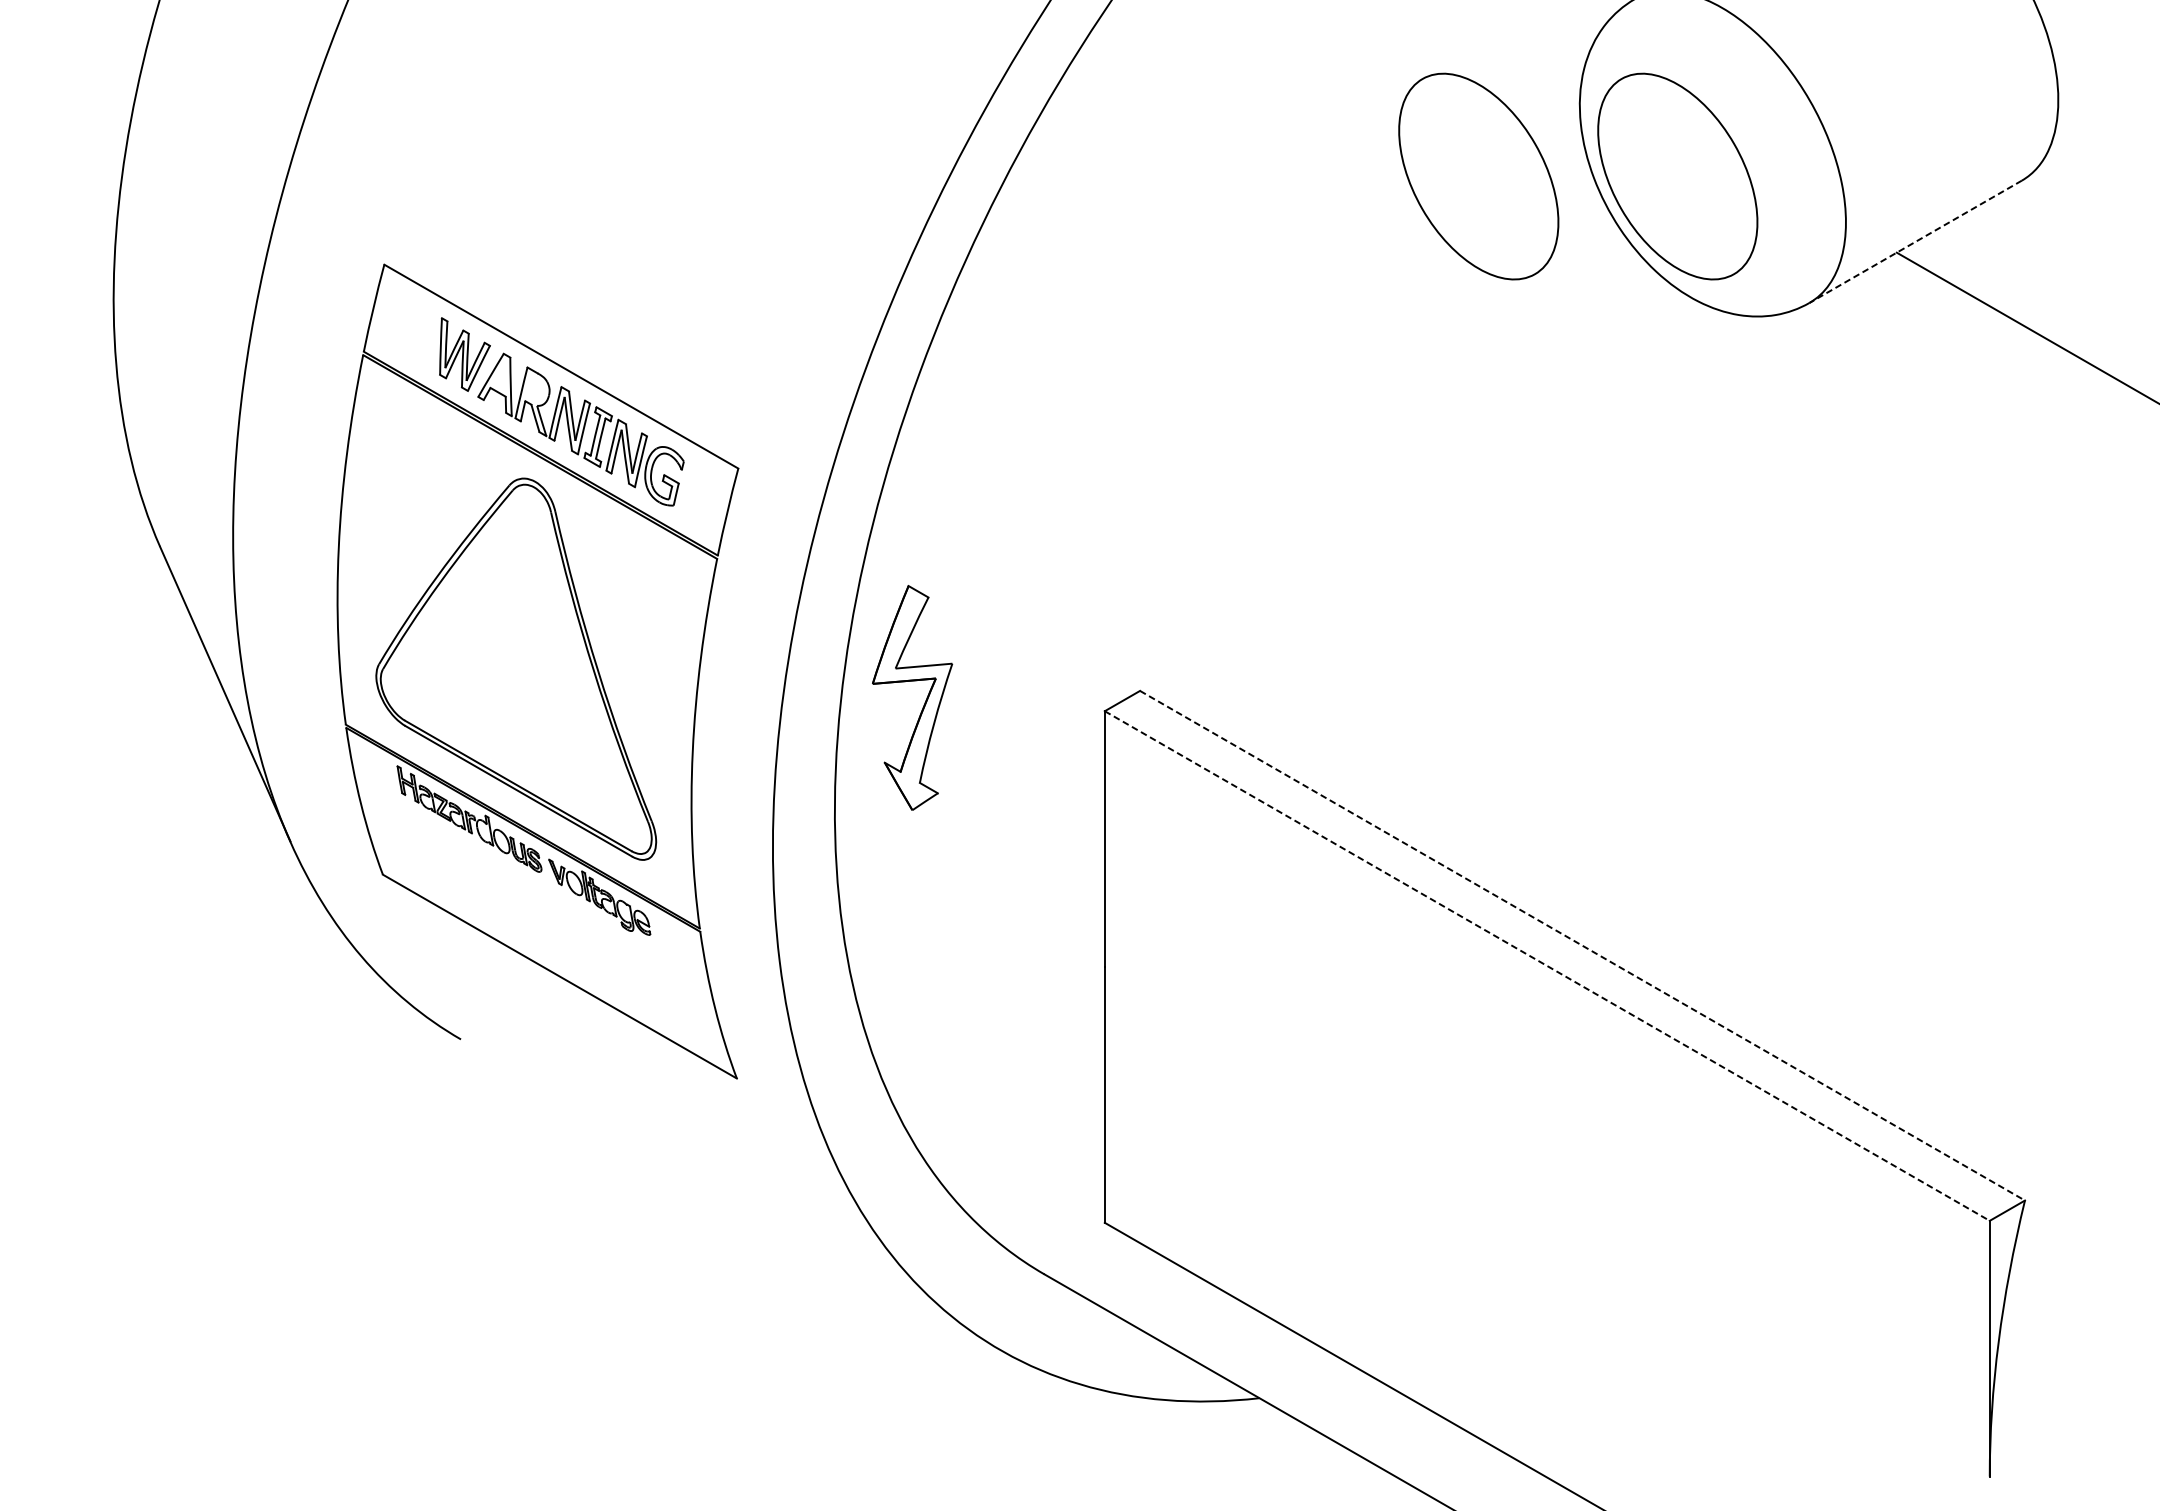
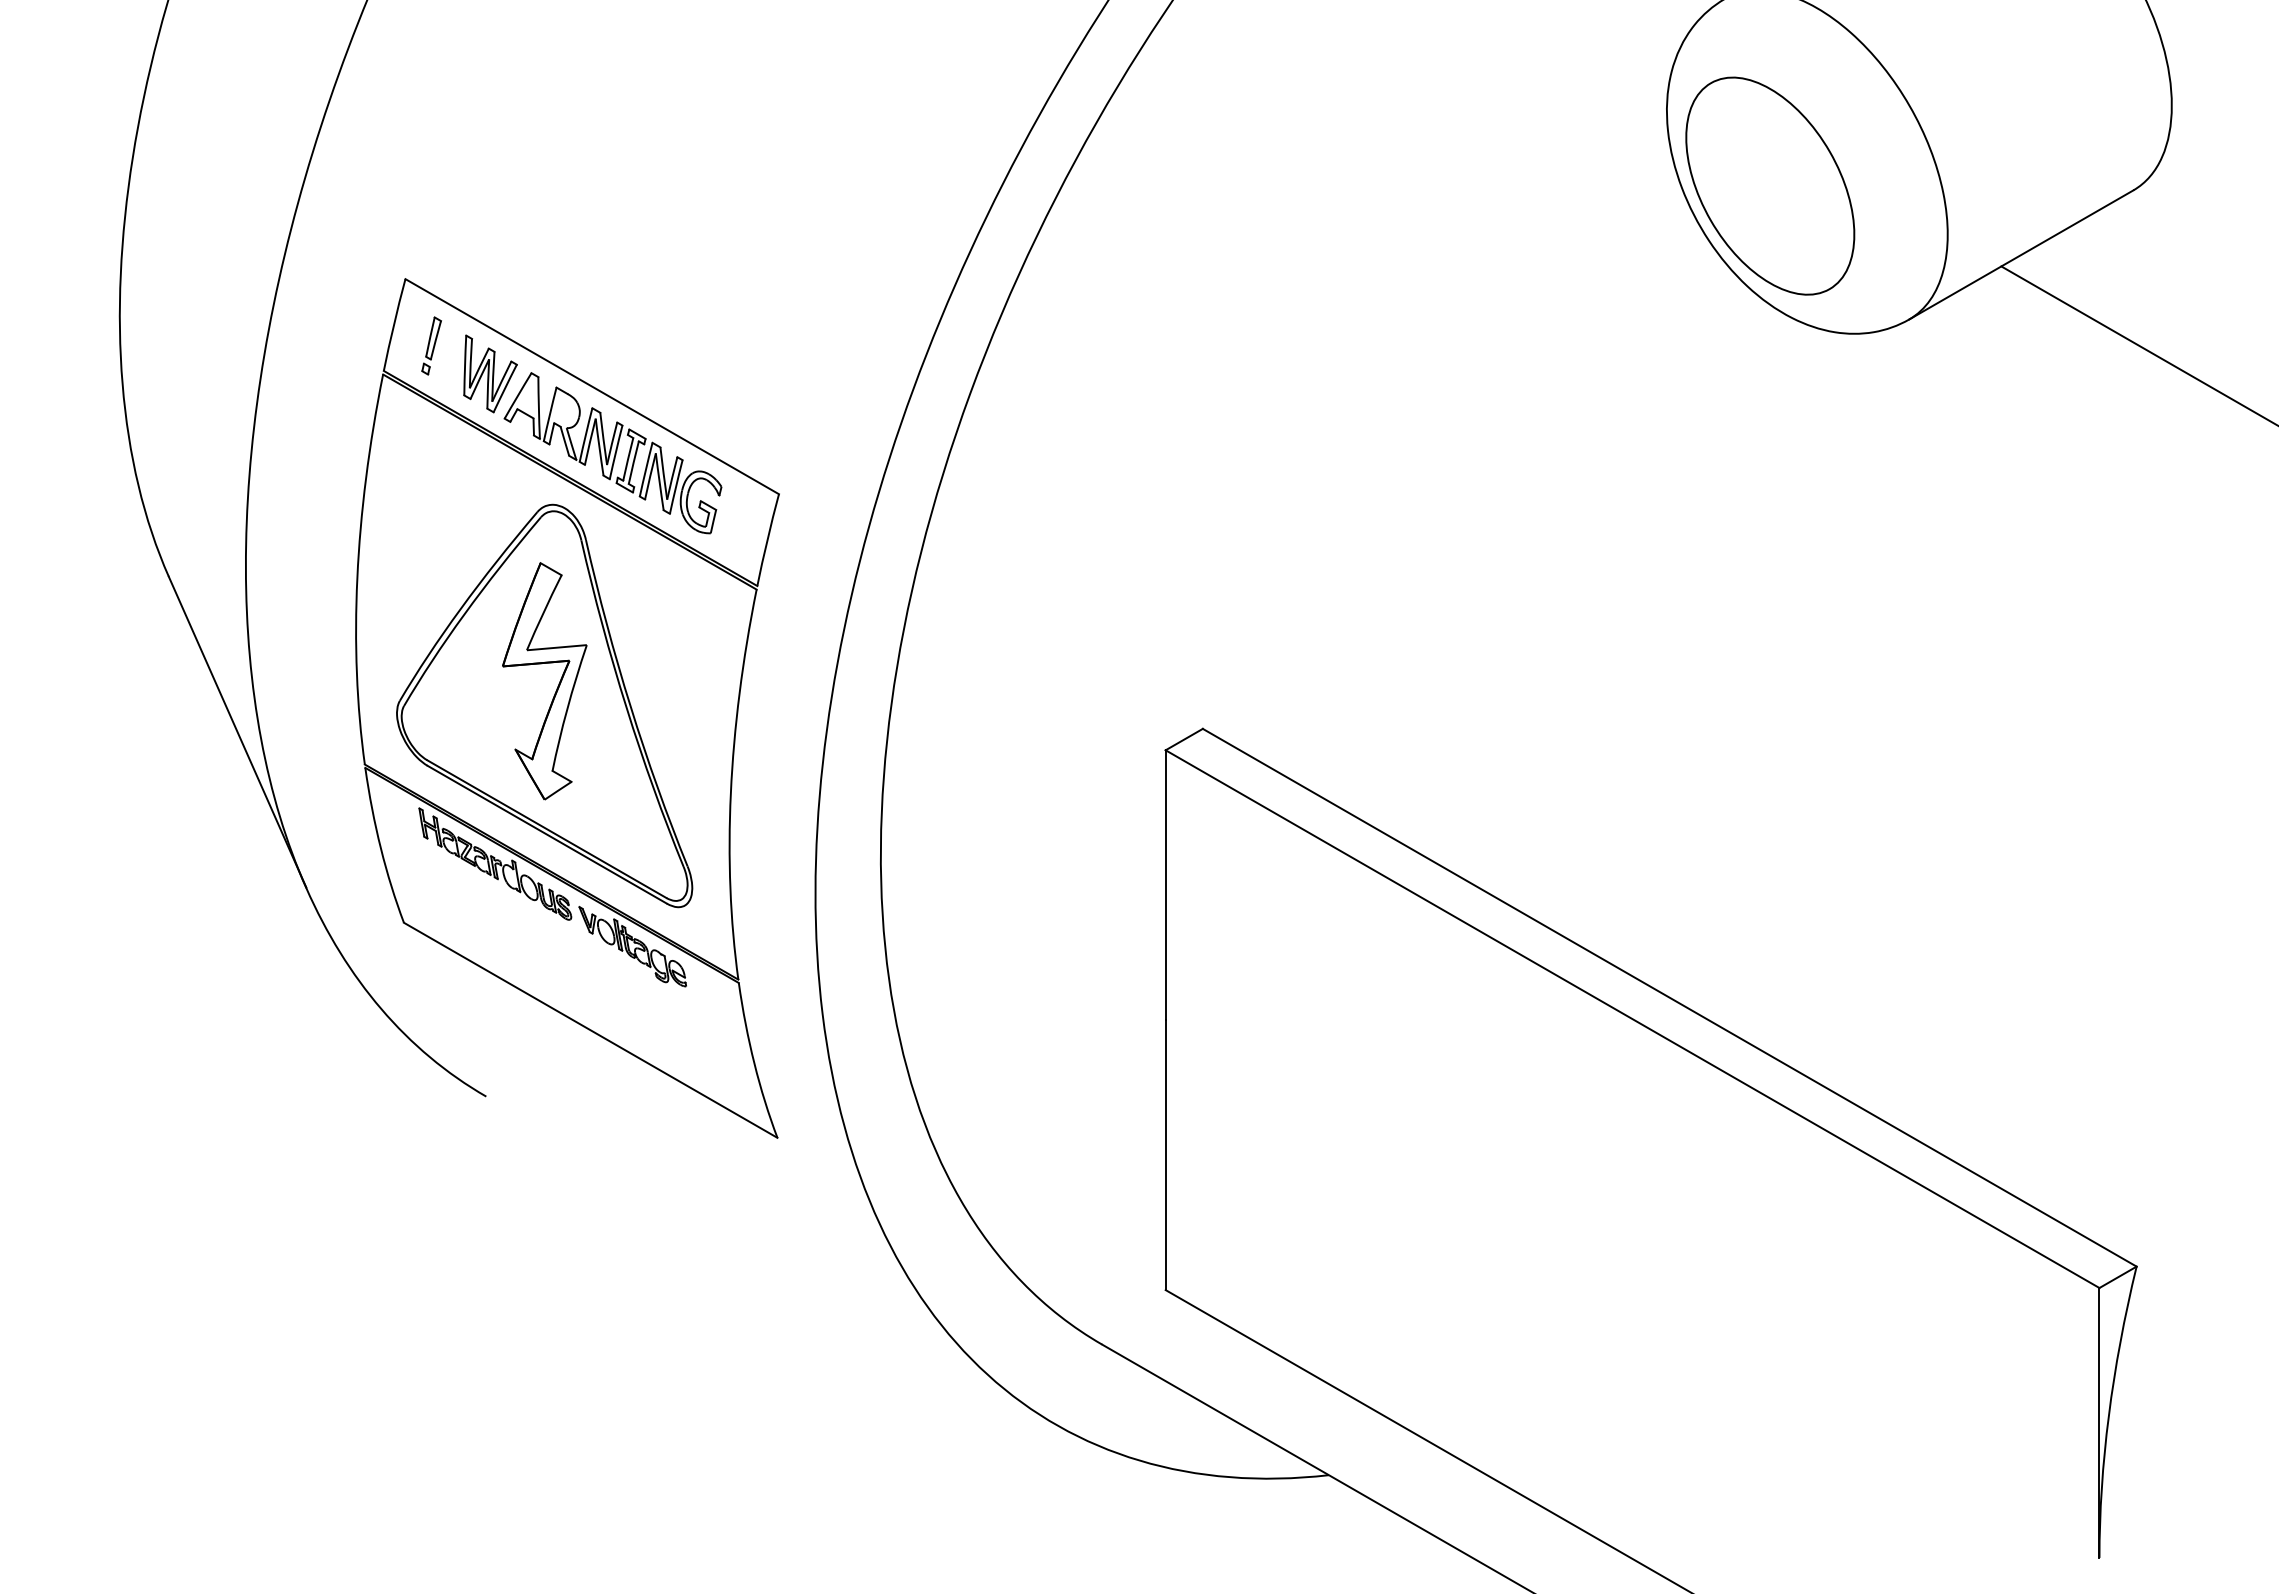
part: (1478, 175) -> (1560, 185), removed
line: (1914, 242) -> (2020, 255), dashed -> solid
part: (409, 327) -> (431, 345), added
part: (923, 704) -> (556, 688), moved
line: (1582, 945) -> (1669, 997), dashed -> solid
line: (1547, 966) -> (1632, 1019), dashed -> solid

